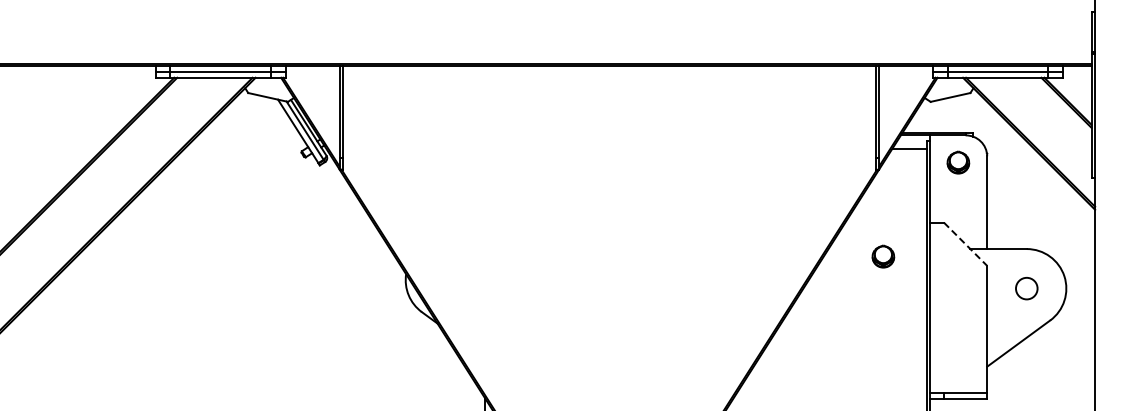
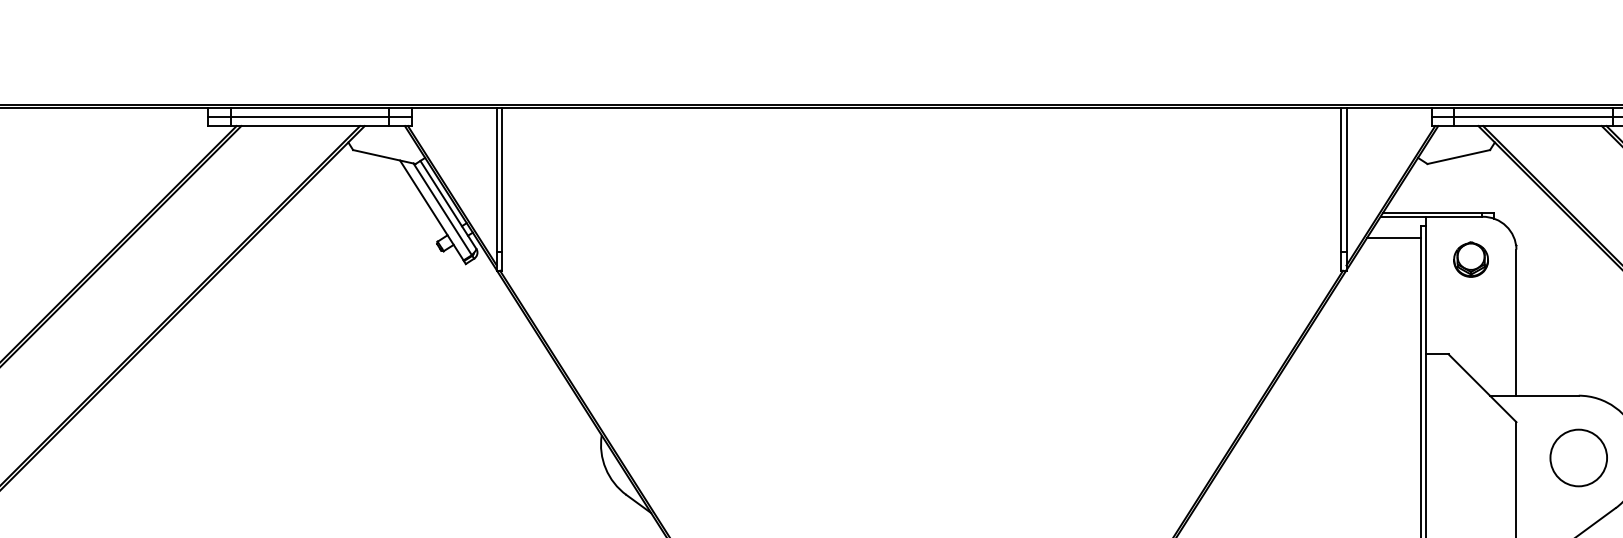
line: (965, 244) -> (1482, 388), dashed -> solid
part: (883, 256) -> (1353, 407), removed
circle: (1026, 288) -> (1578, 457), size x1.67

